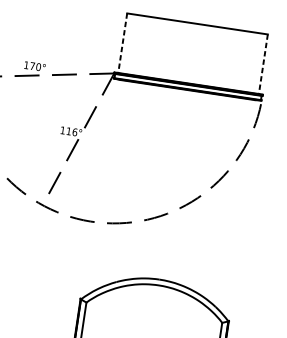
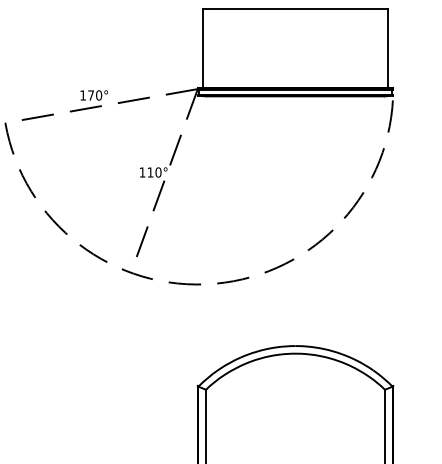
line: (122, 43) -> (202, 48), dashed -> solid
line: (263, 64) -> (388, 48), dashed -> solid
text: (74, 132) -> (158, 172), 116° -> 110°

